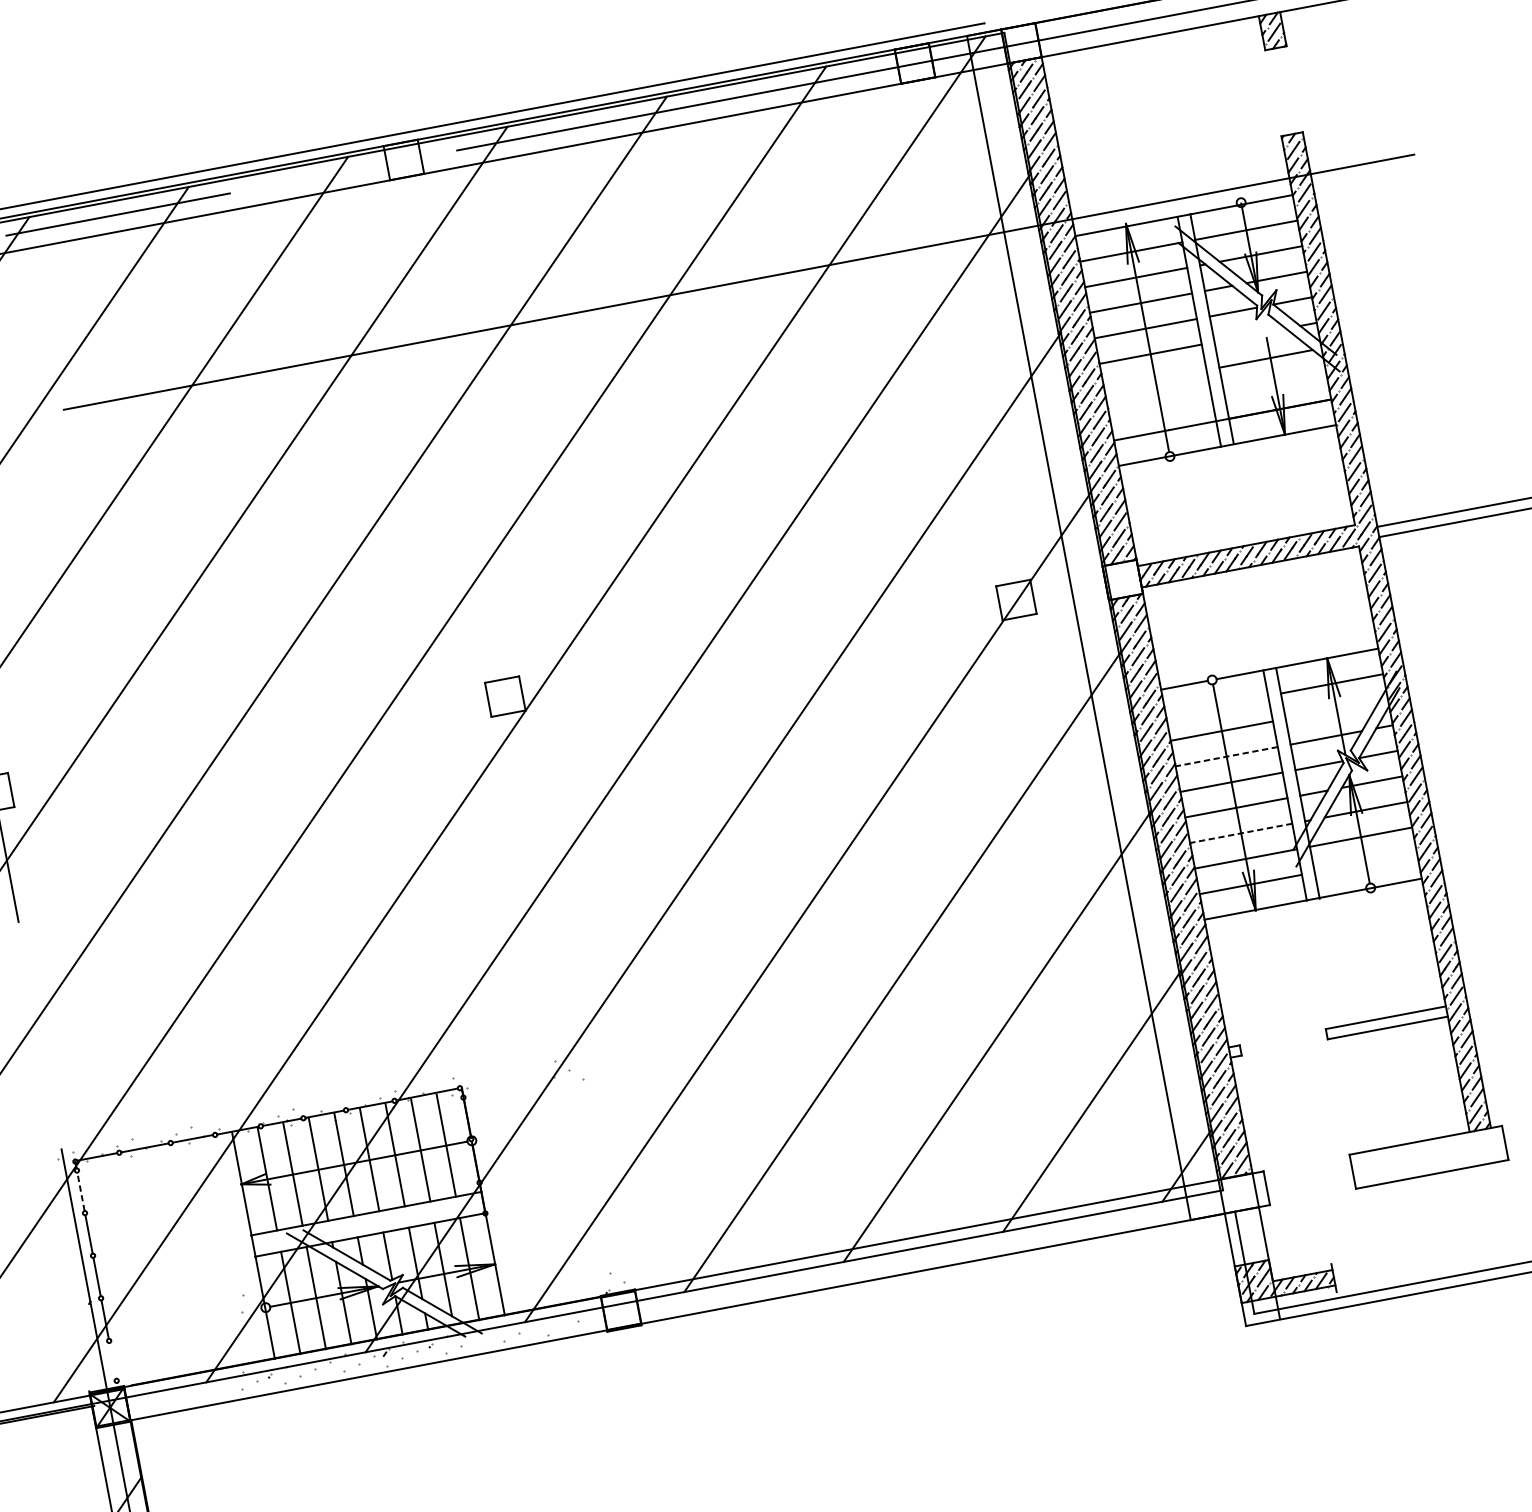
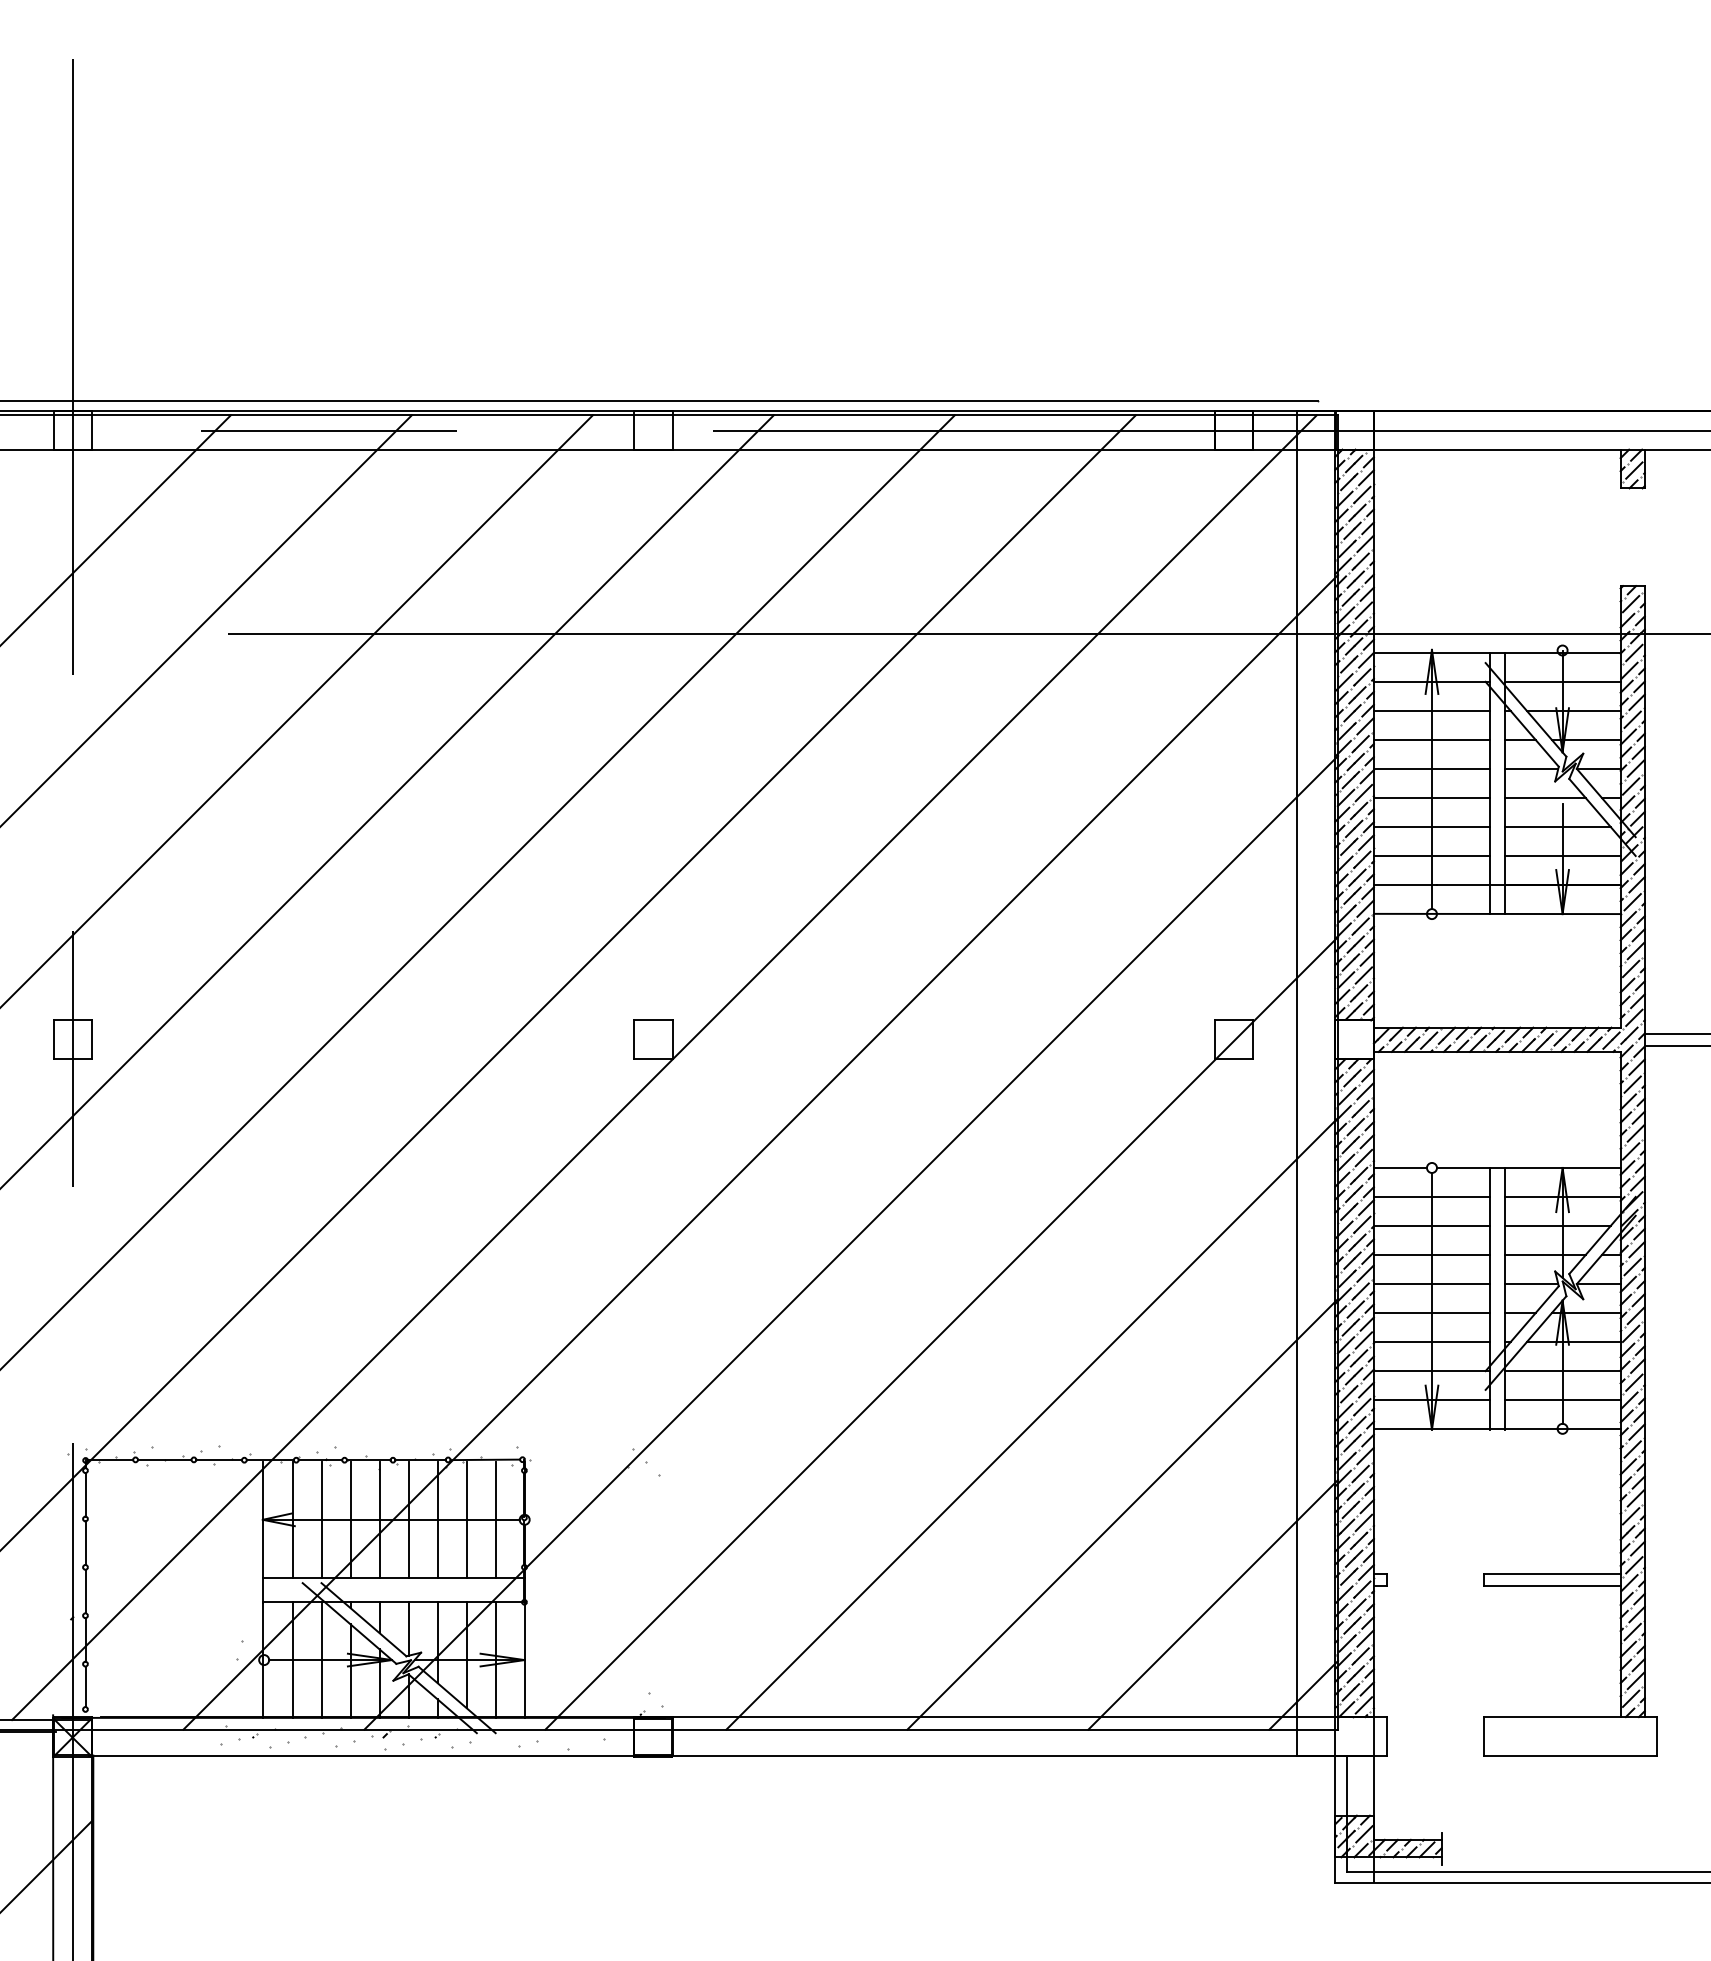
line: (1249, 335) -> (1544, 797), added
line: (1154, 379) -> (1431, 826), added
line: (1275, 383) -> (1562, 855), added
line: (1159, 404) -> (1431, 855), added
line: (1216, 705) -> (1431, 1196), added
line: (1332, 710) -> (1557, 1226), added
line: (1226, 757) -> (1431, 1255), dashed -> solid
line: (1240, 833) -> (1431, 1342), dashed -> solid
line: (1365, 863) -> (1562, 1400), added
line: (80, 1191) -> (85, 1494), dashed -> solid
line: (112, 1360) -> (85, 1686), added

